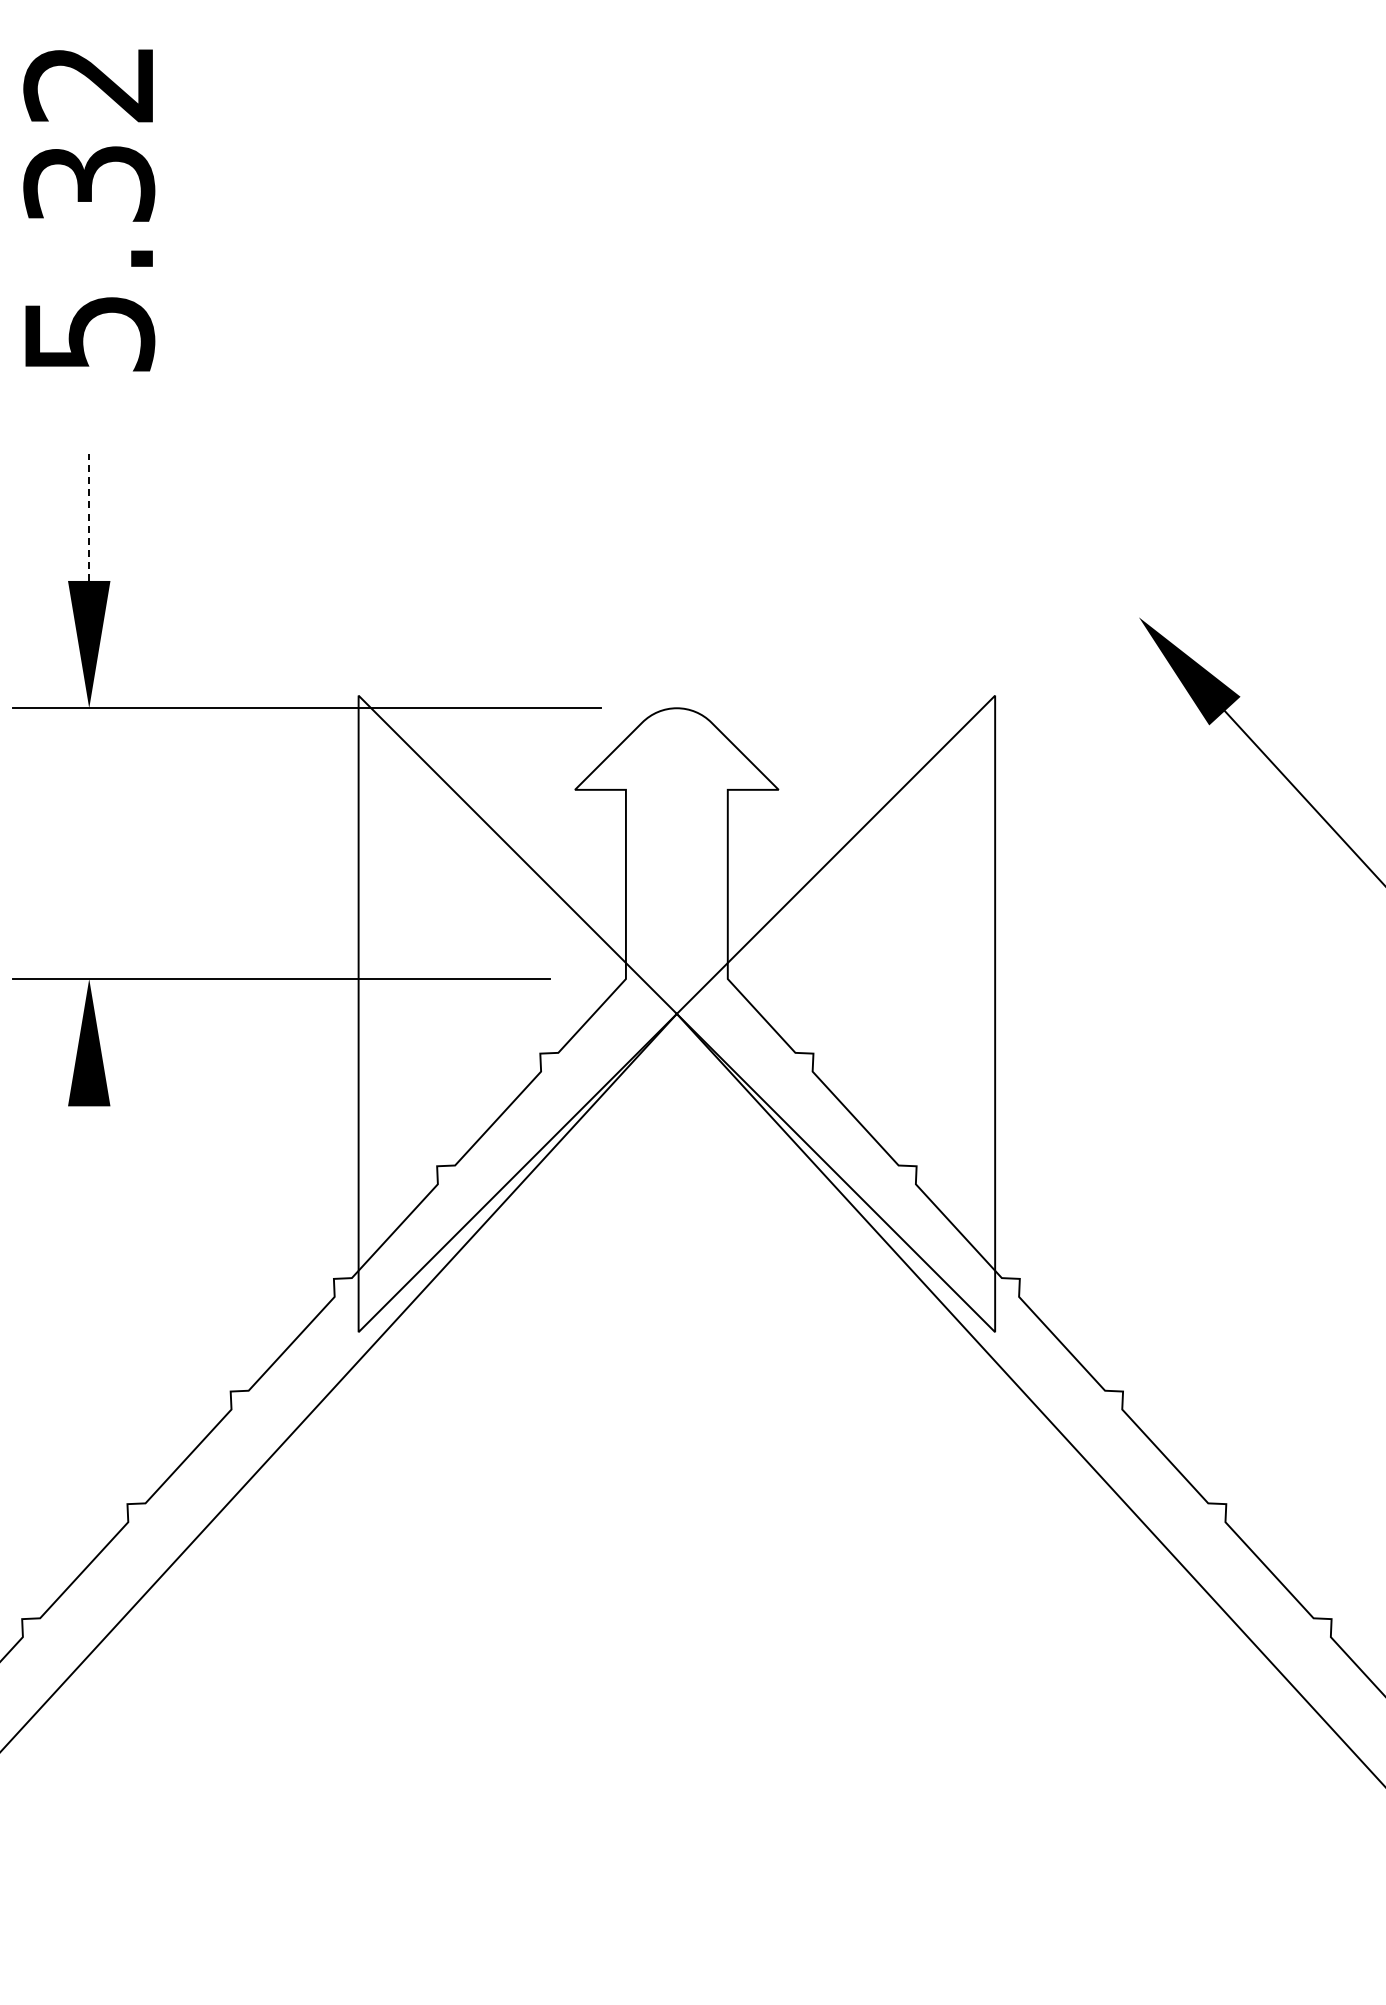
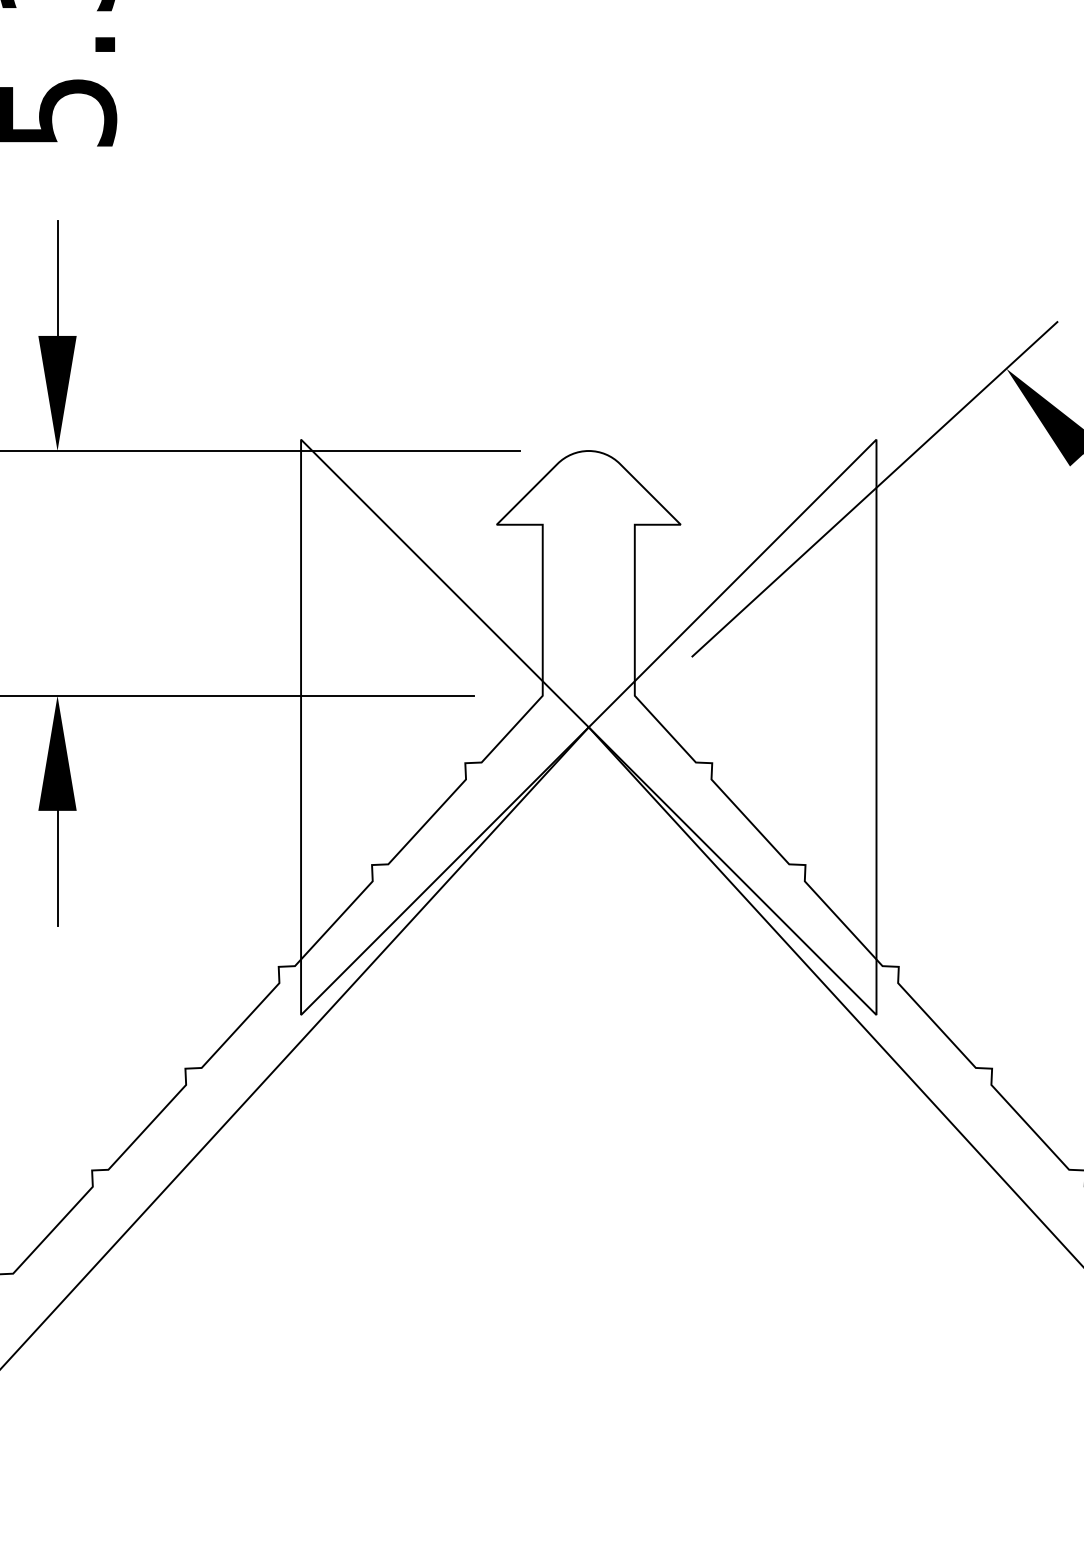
line: (89, 517) -> (57, 278), dashed -> solid
line: (993, 750) -> (874, 489), added
line: (89, 1169) -> (57, 867), added

